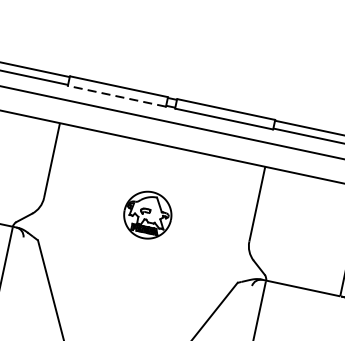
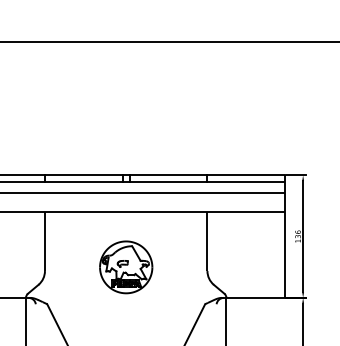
line: (116, 96) -> (83, 182), dashed -> solid
part: (148, 215) -> (126, 267), size x1.43

